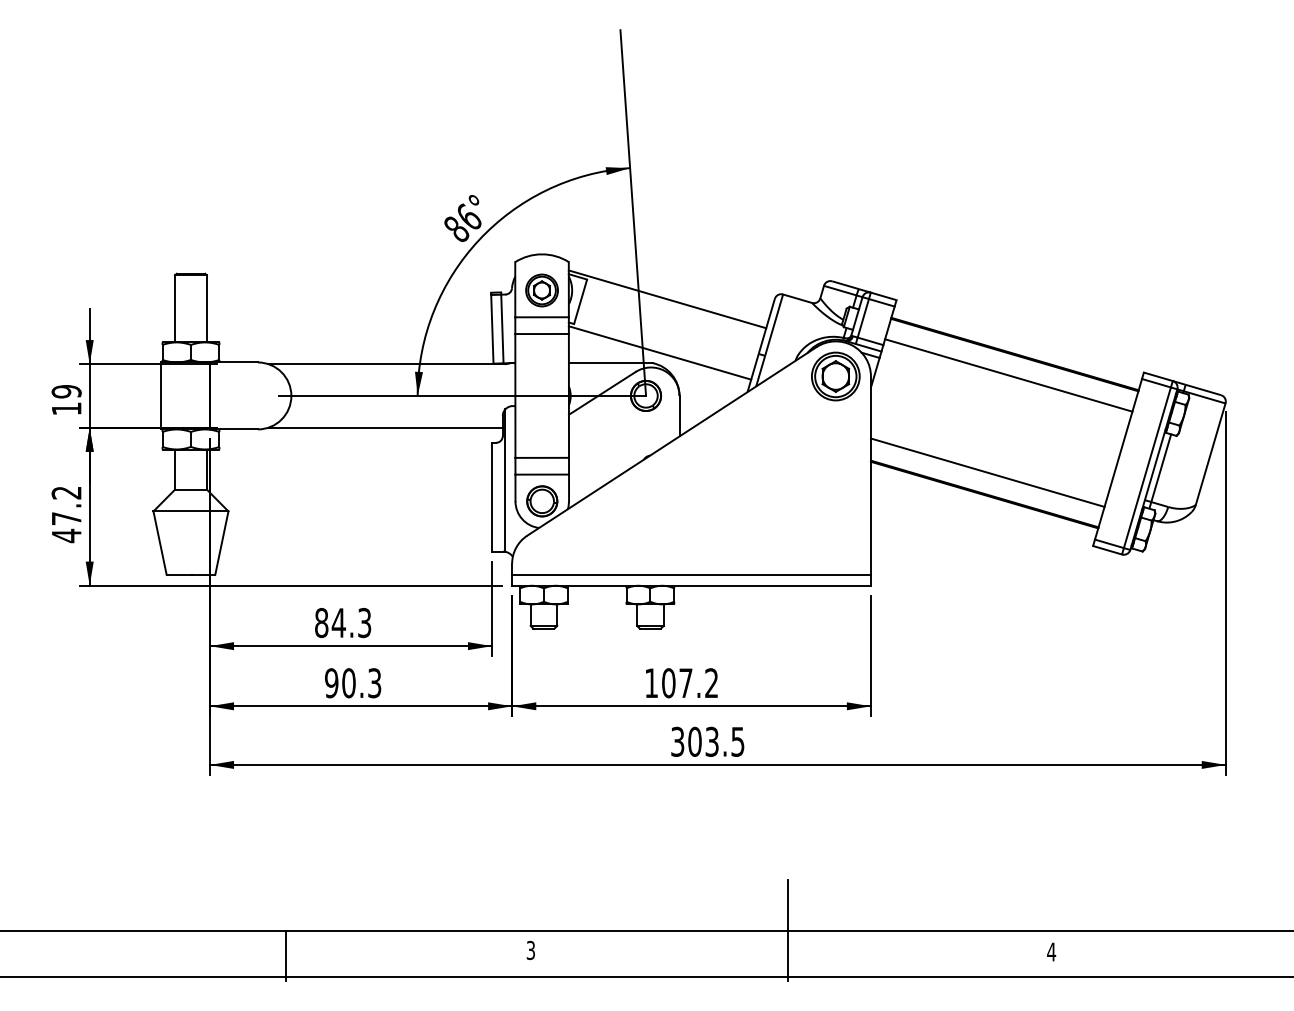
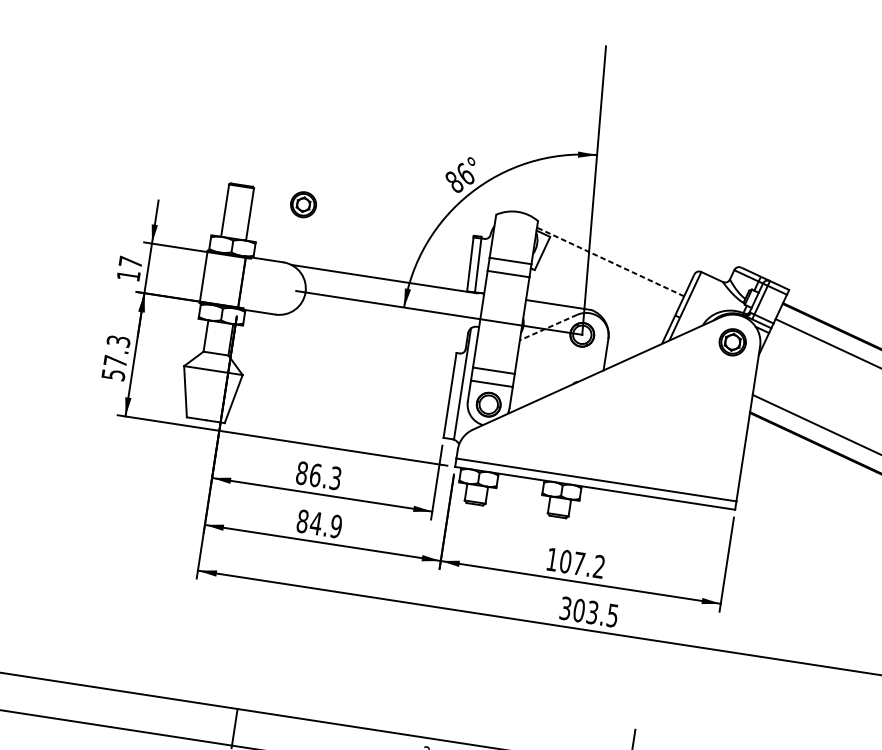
part: (541, 290) -> (303, 204), moved
line: (667, 299) -> (610, 262), solid -> dashed
line: (659, 352) -> (597, 302), removed
part: (835, 376) -> (732, 342), size x0.7
text: (66, 391) -> (130, 262), 19 -> 17
line: (602, 393) -> (548, 327), solid -> dashed
line: (385, 427) -> (375, 328), removed
text: (66, 514) -> (115, 358), 47.2 -> 57.3
text: (338, 622) -> (315, 474), 84.3 -> 86.3
text: (353, 683) -> (319, 524), 90.3 -> 84.9

